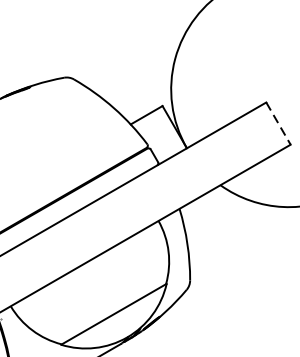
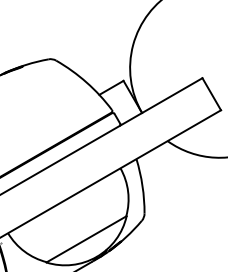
line: (278, 123) -> (211, 94), dashed -> solid

